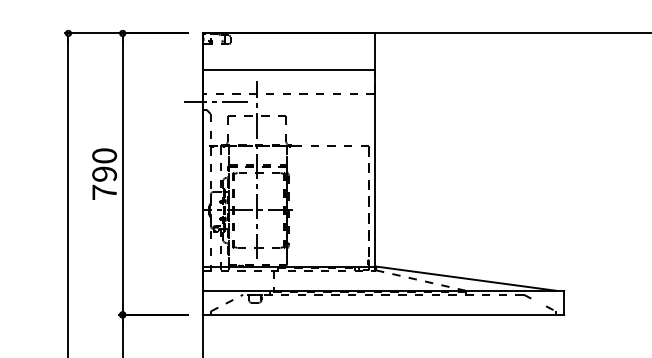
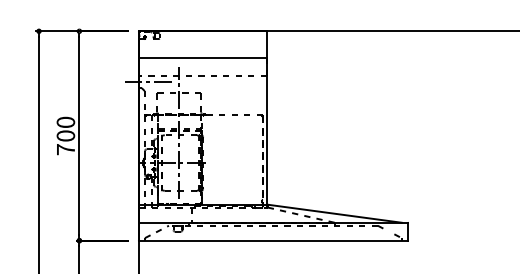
text: (104, 173) -> (65, 135), 790 -> 700

